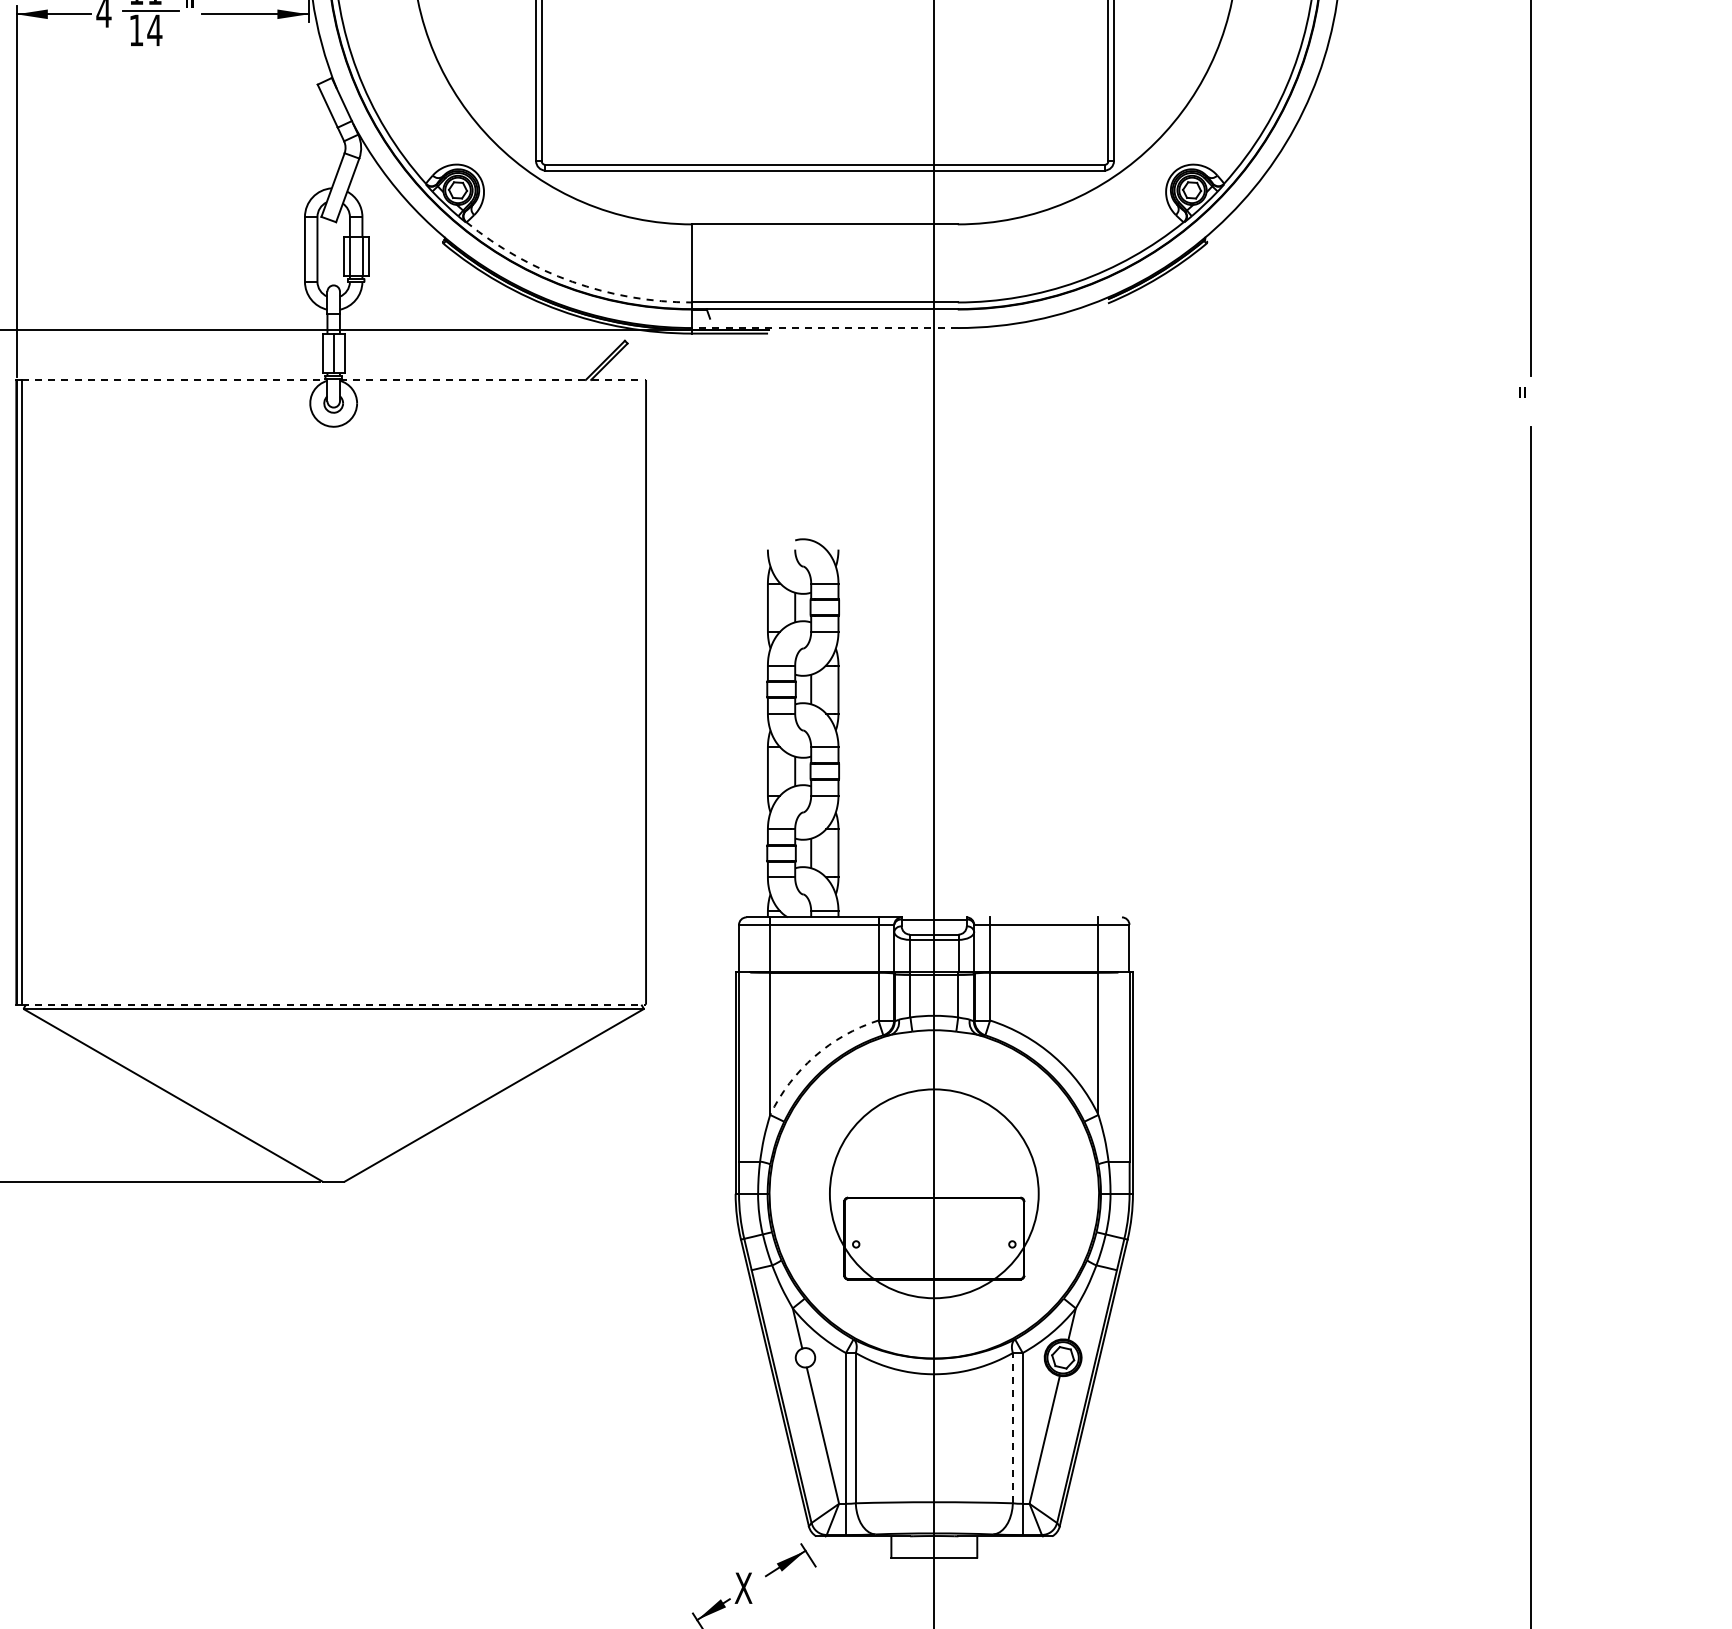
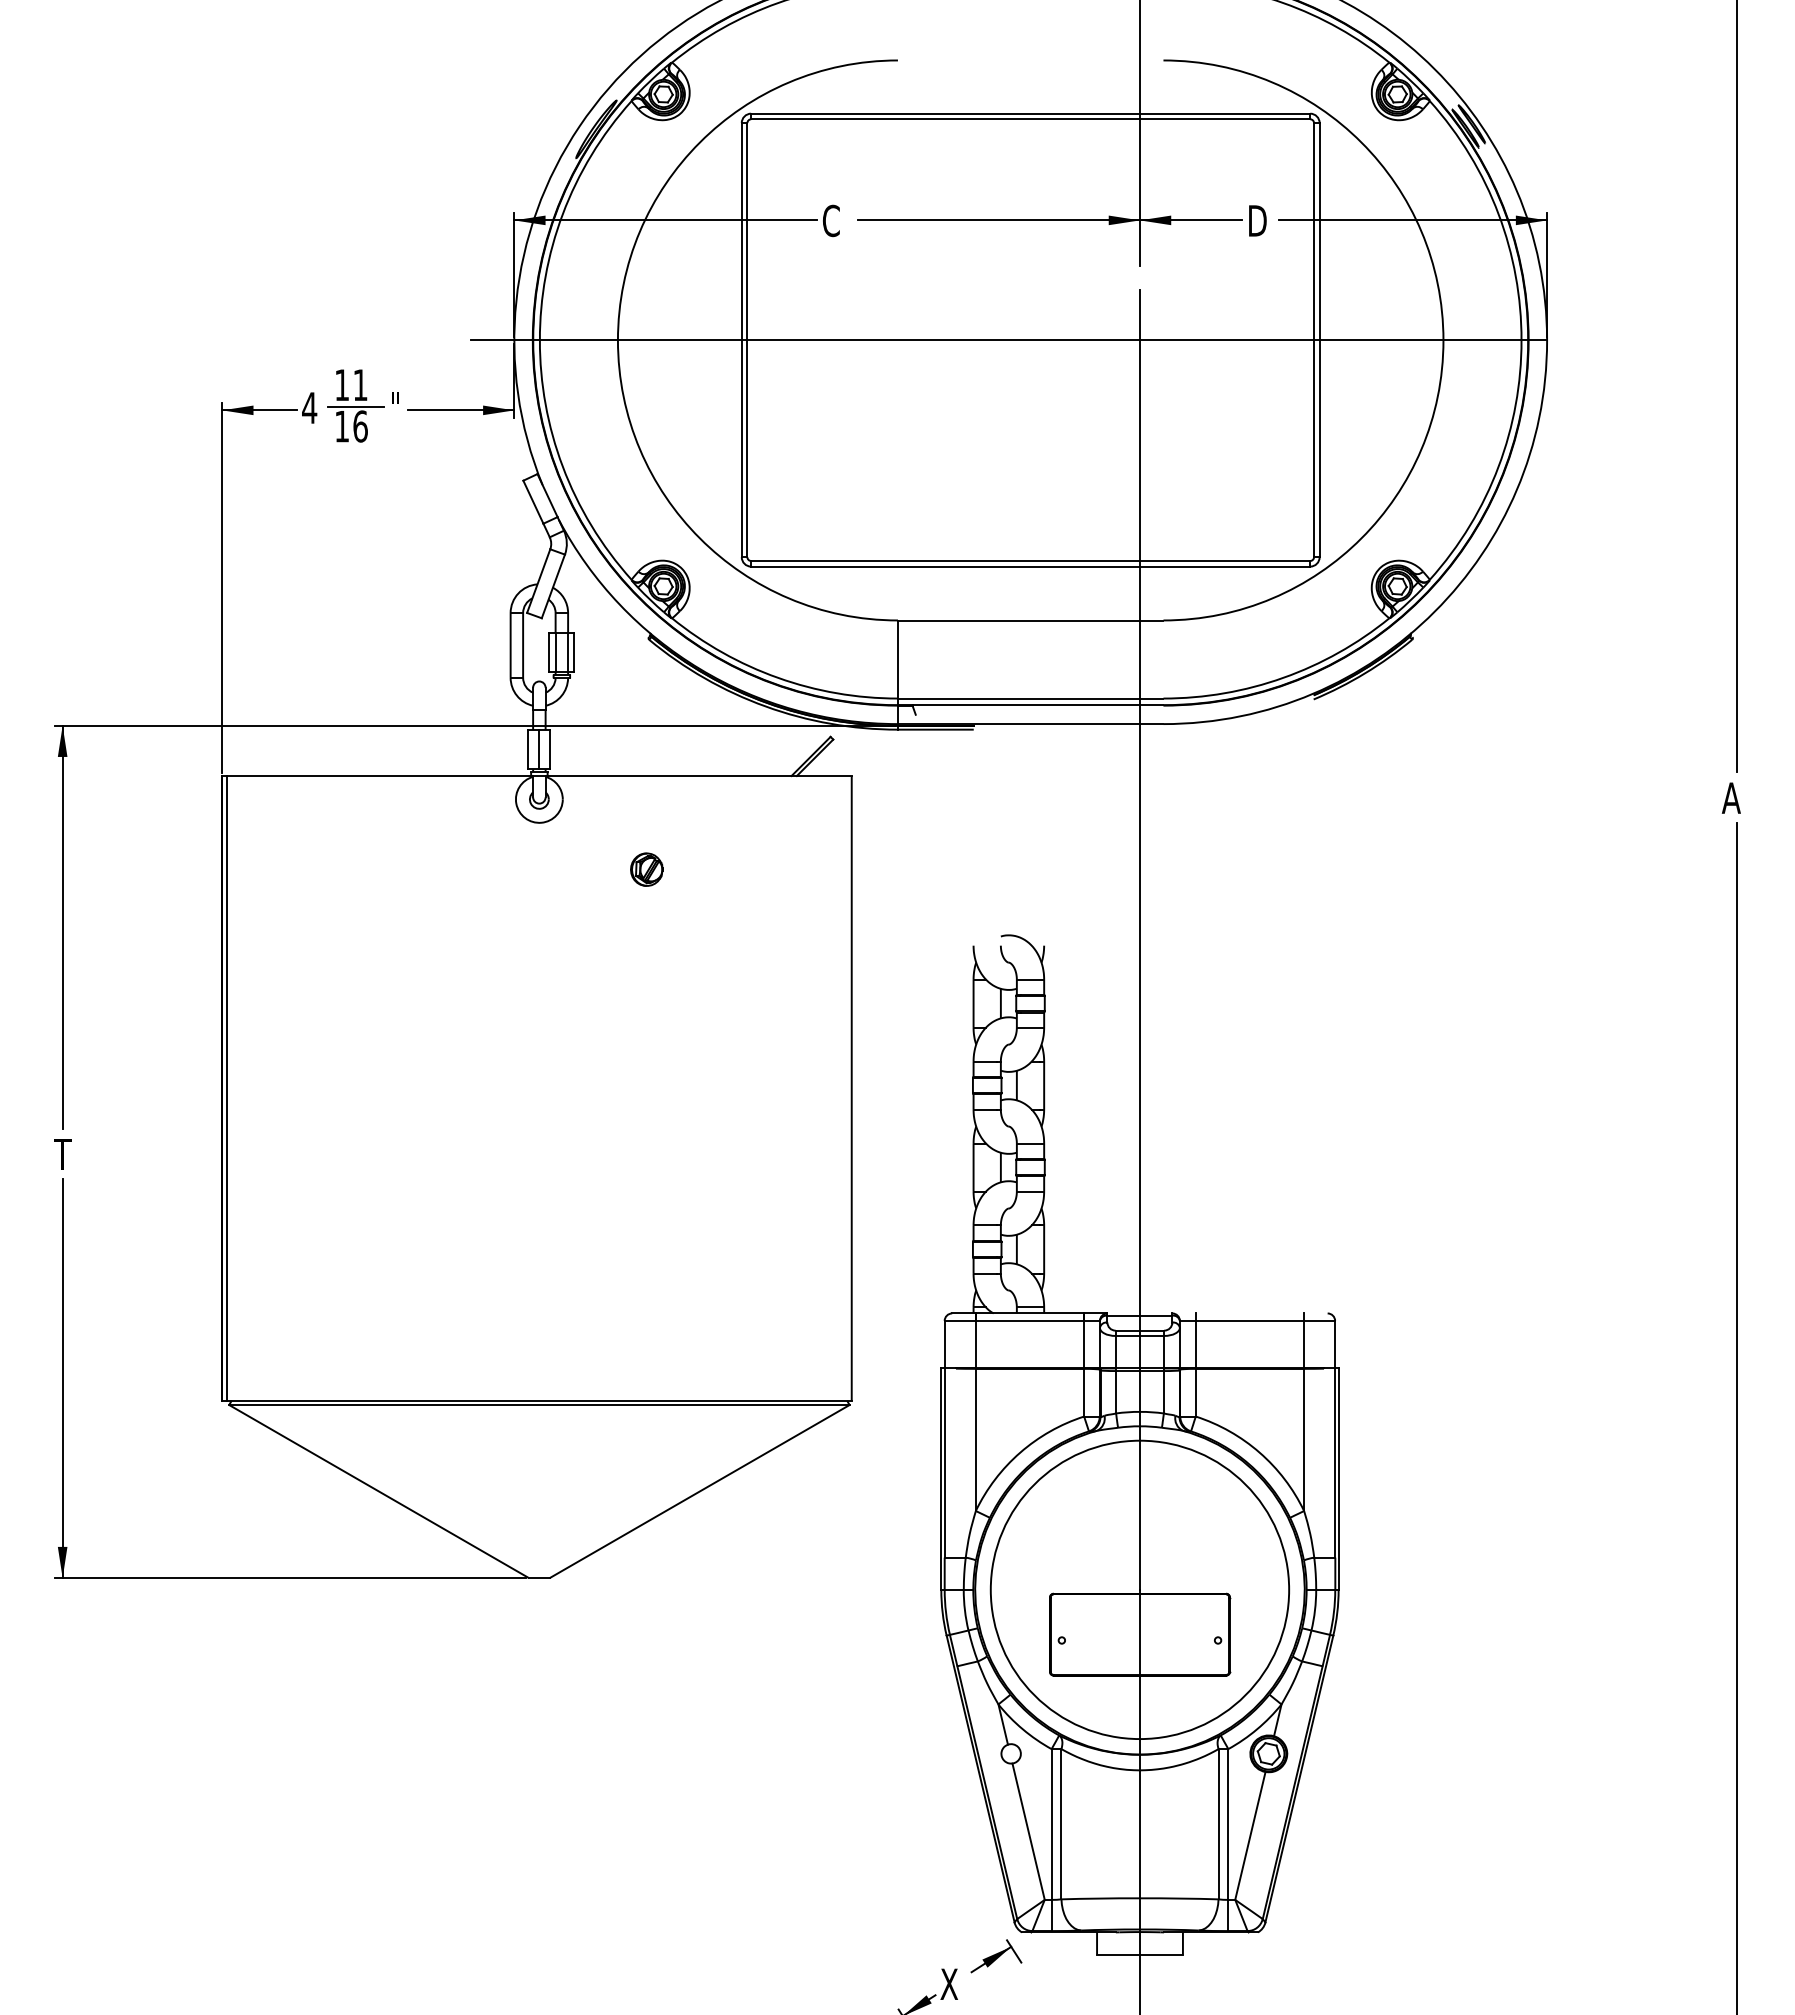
text: (154, 30) -> (360, 426), 14 -> 16
arc: (572, 281) -> (778, 677), dashed -> solid
line: (824, 328) -> (1030, 724), dashed -> solid
line: (174, 380) -> (380, 776), dashed -> solid
line: (493, 380) -> (699, 776), dashed -> solid
text: (1524, 401) -> (1730, 797), " -> A
part: (440, 473) -> (646, 869), added
line: (334, 1004) -> (540, 1400), dashed -> solid
arc: (814, 1056) -> (1020, 1452), dashed -> solid
circle: (933, 1193) -> (1139, 1589), size x1.43
line: (1012, 1427) -> (1218, 1823), dashed -> solid

